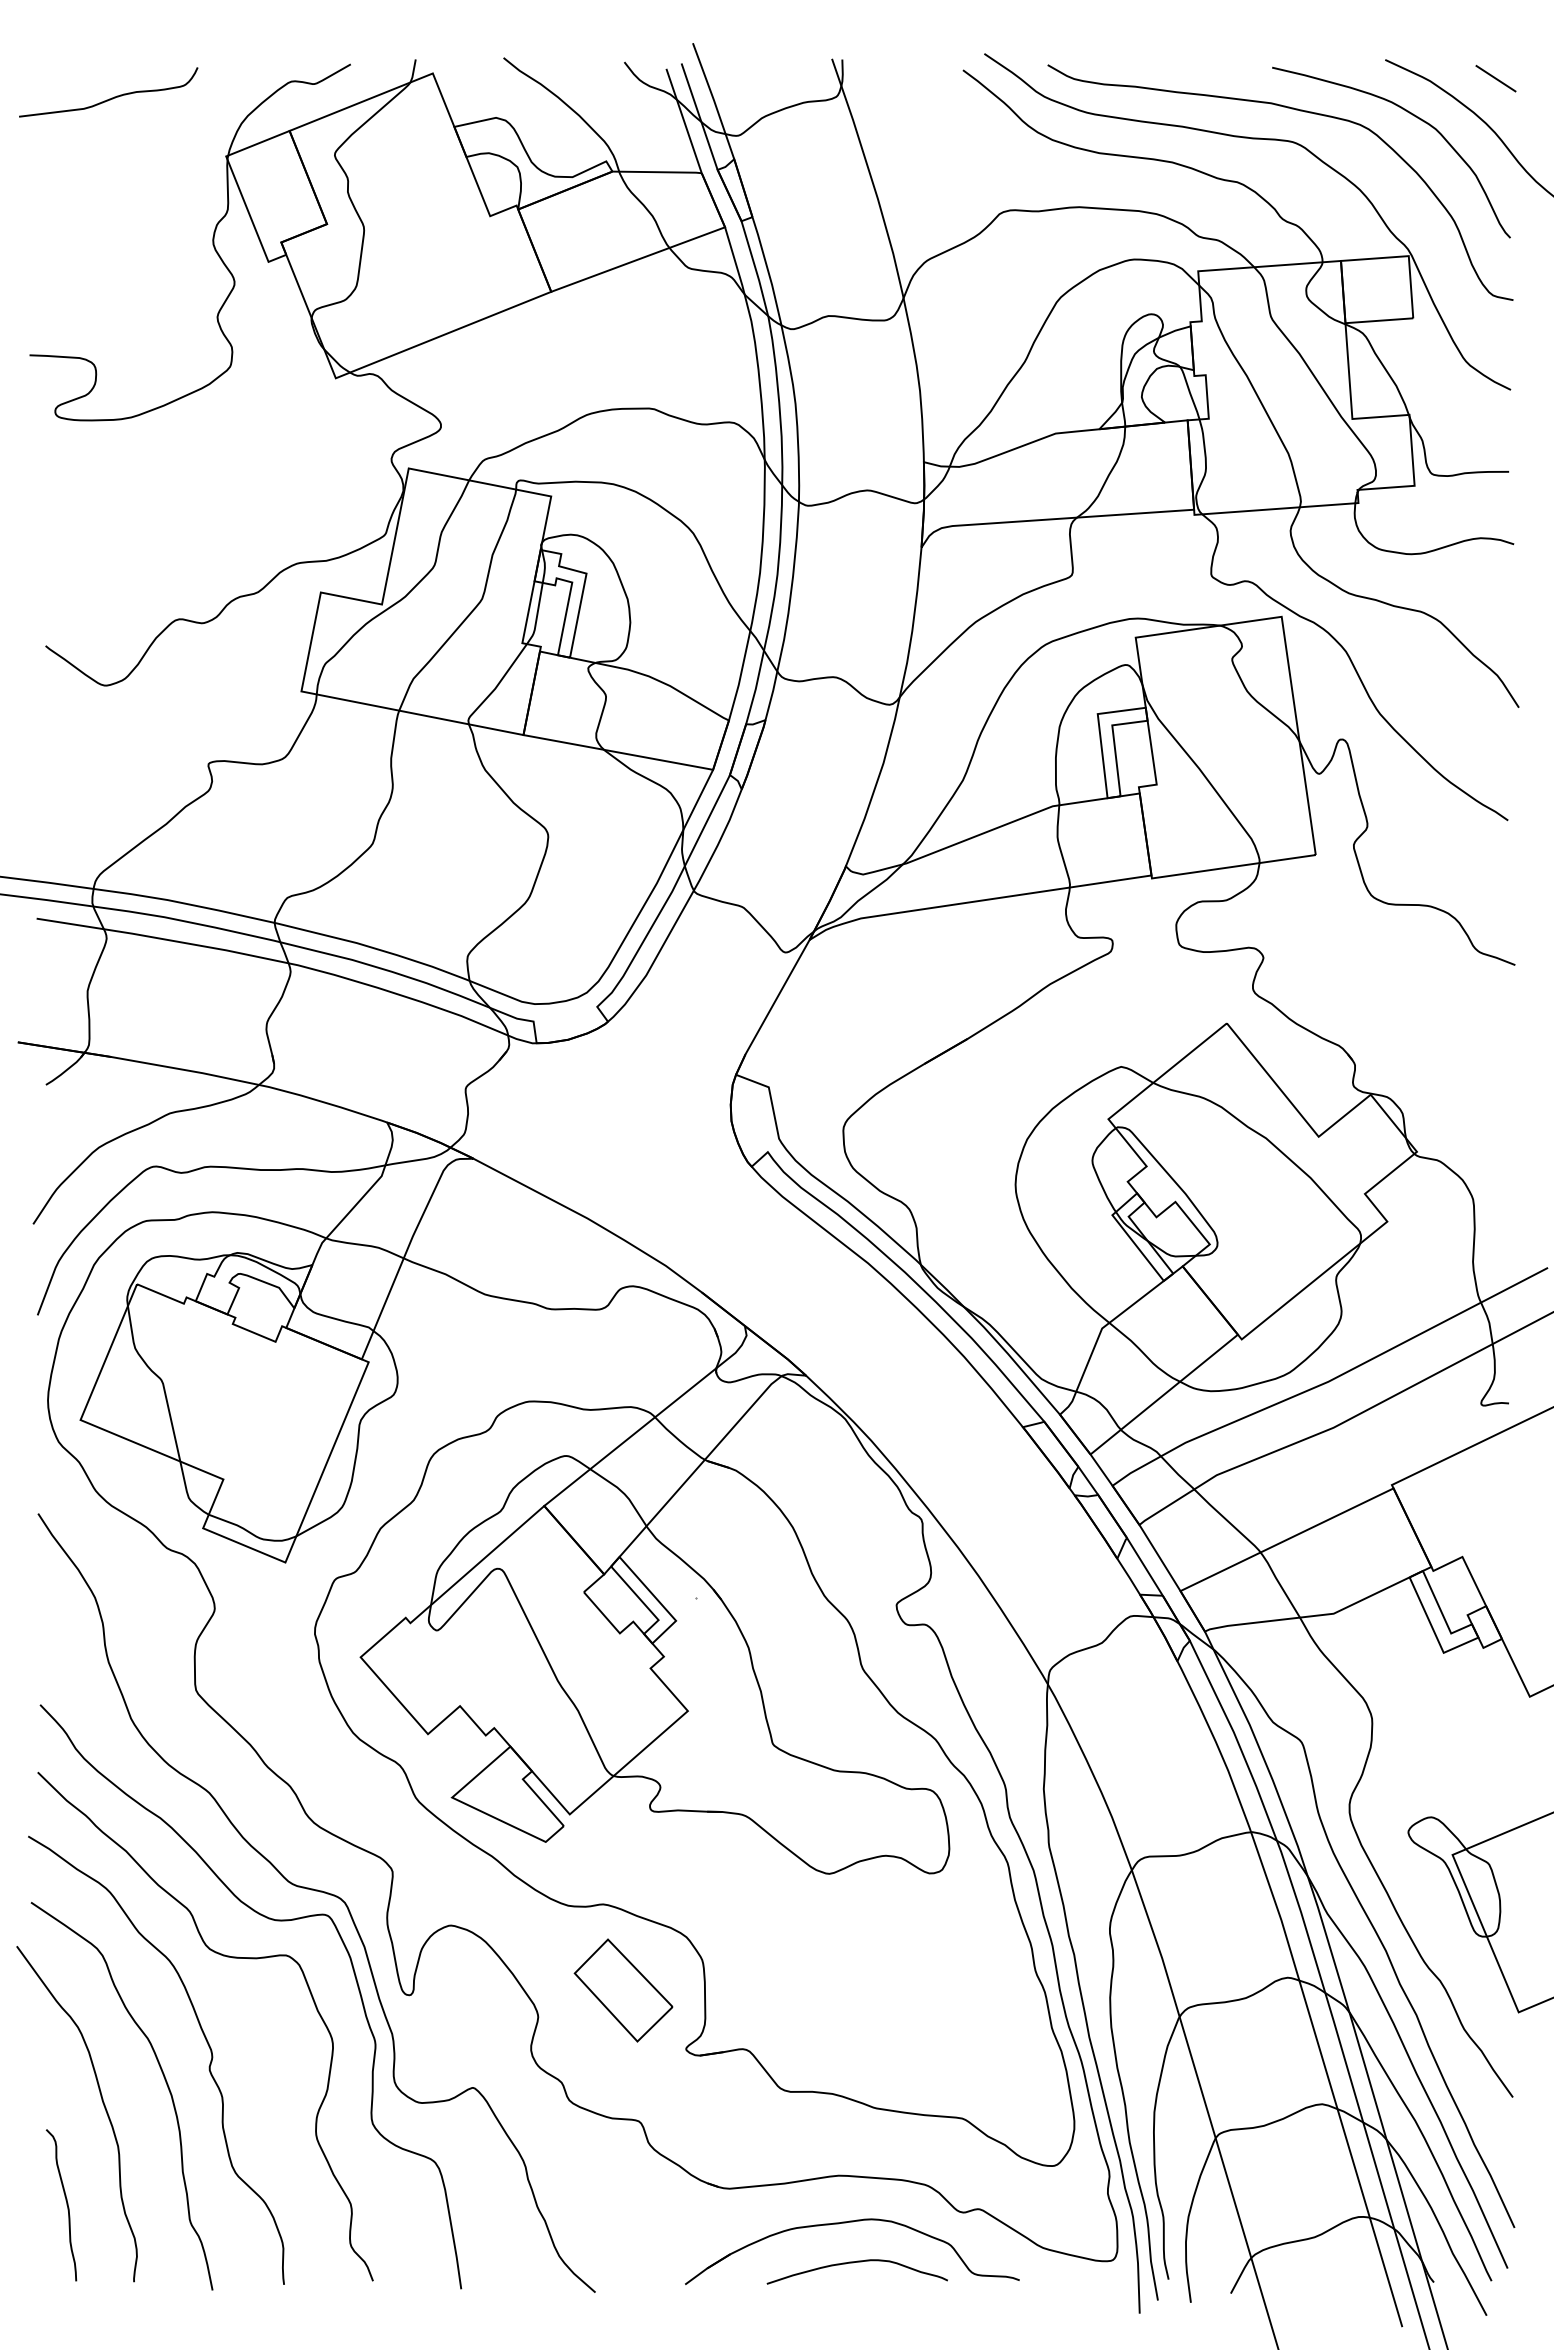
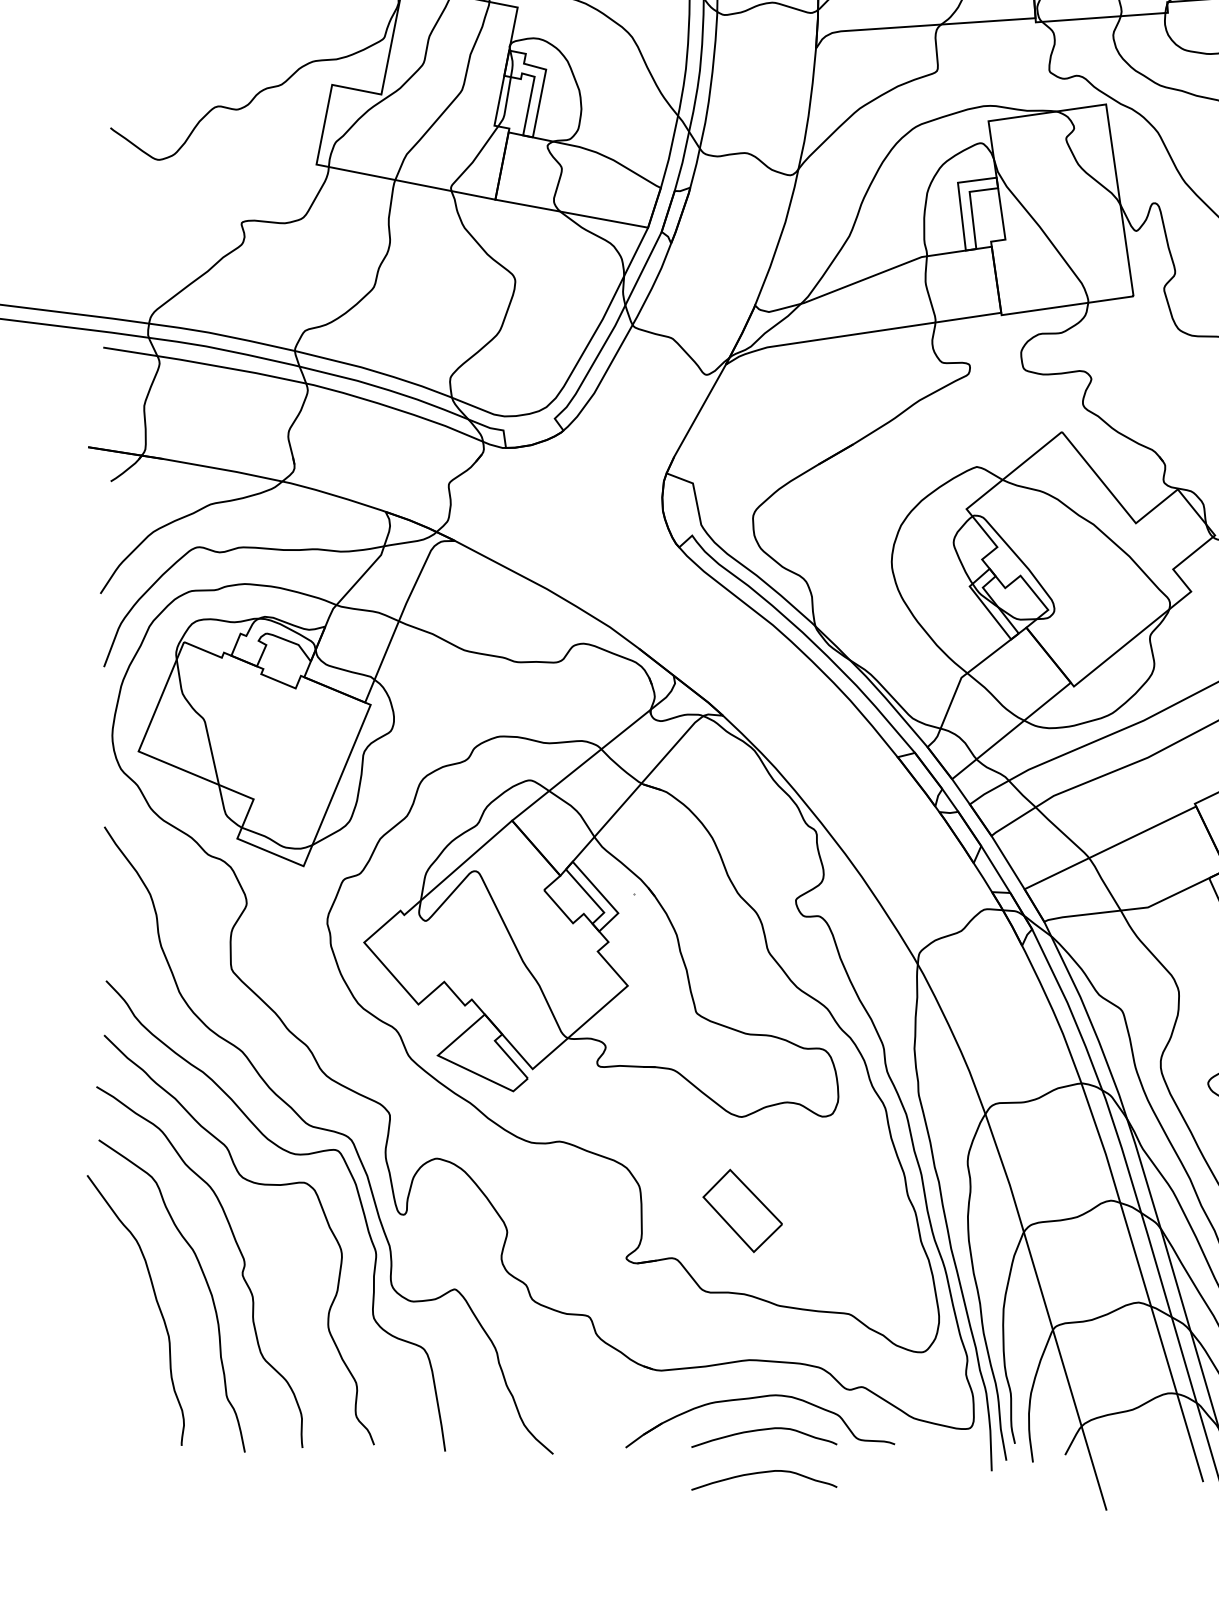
part: (623, 1990) -> (742, 1210), moved
curve: (66, 2205) -> (127, 1384), removed
curve: (853, 2316) -> (761, 1473), added

